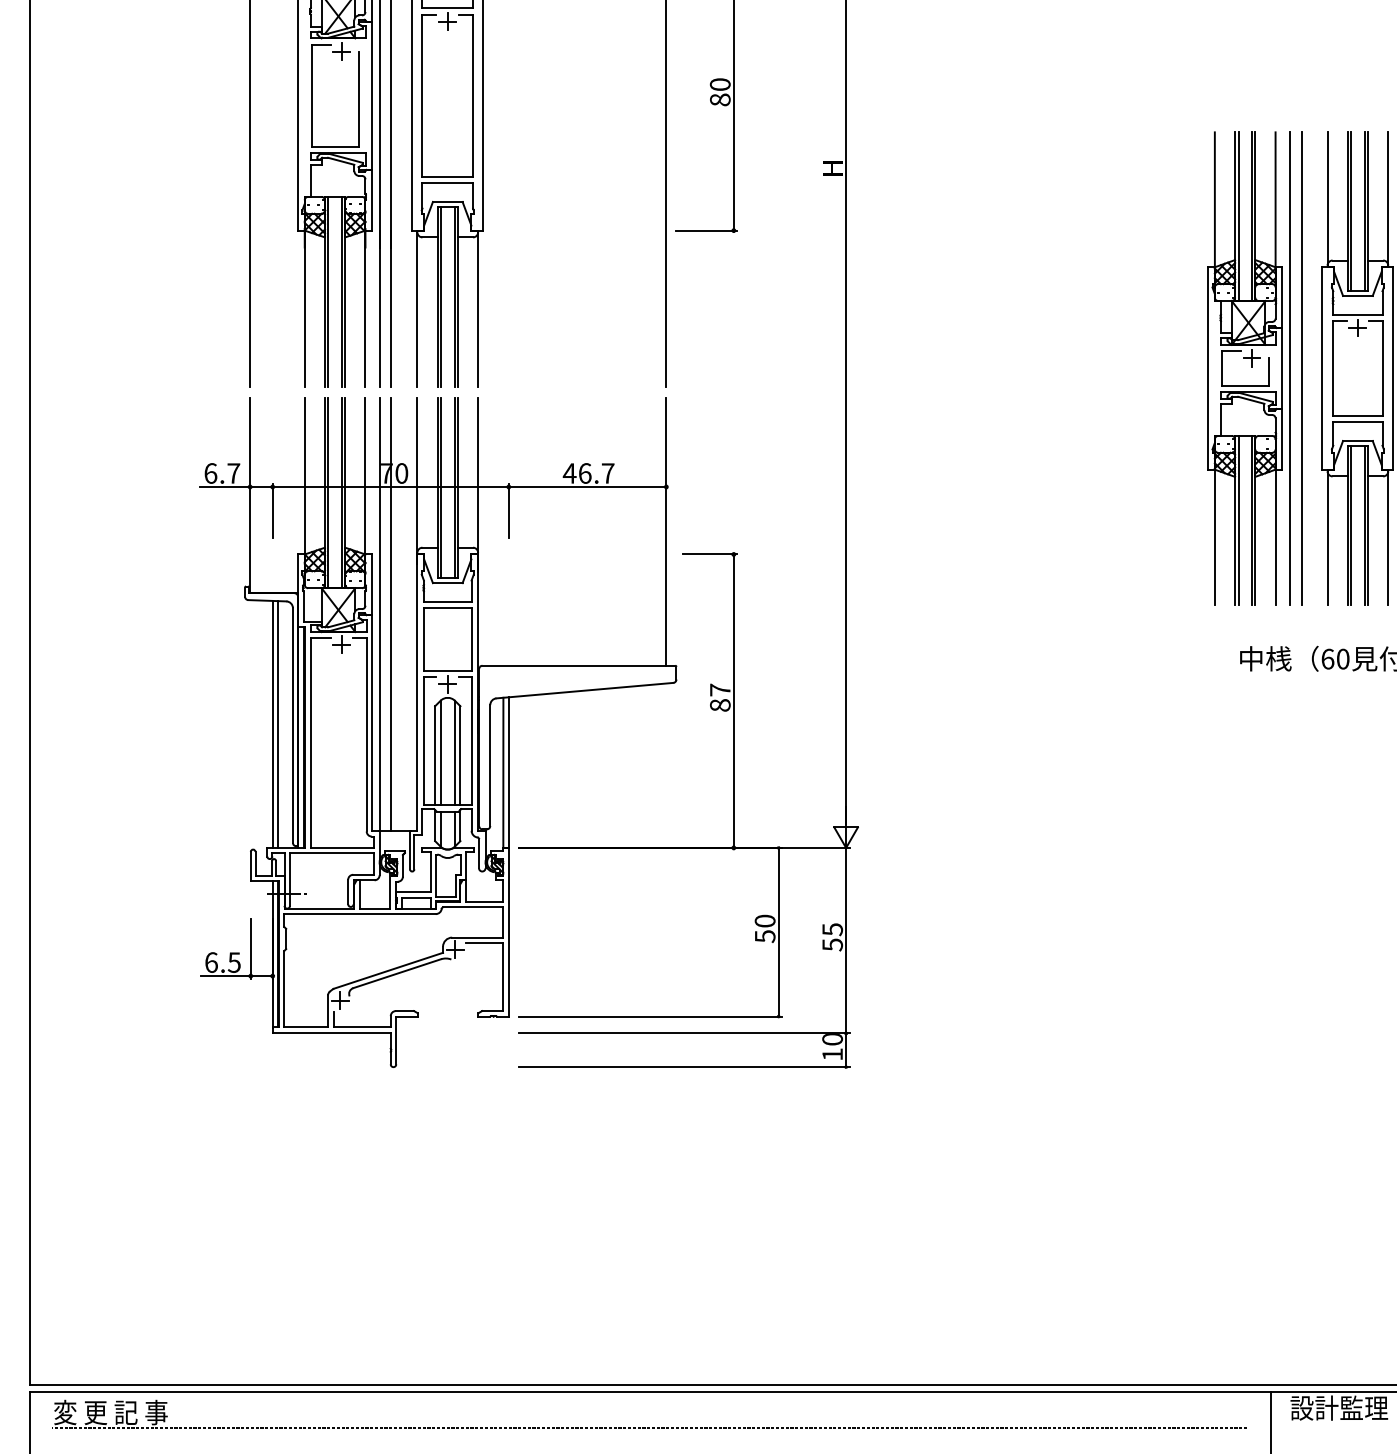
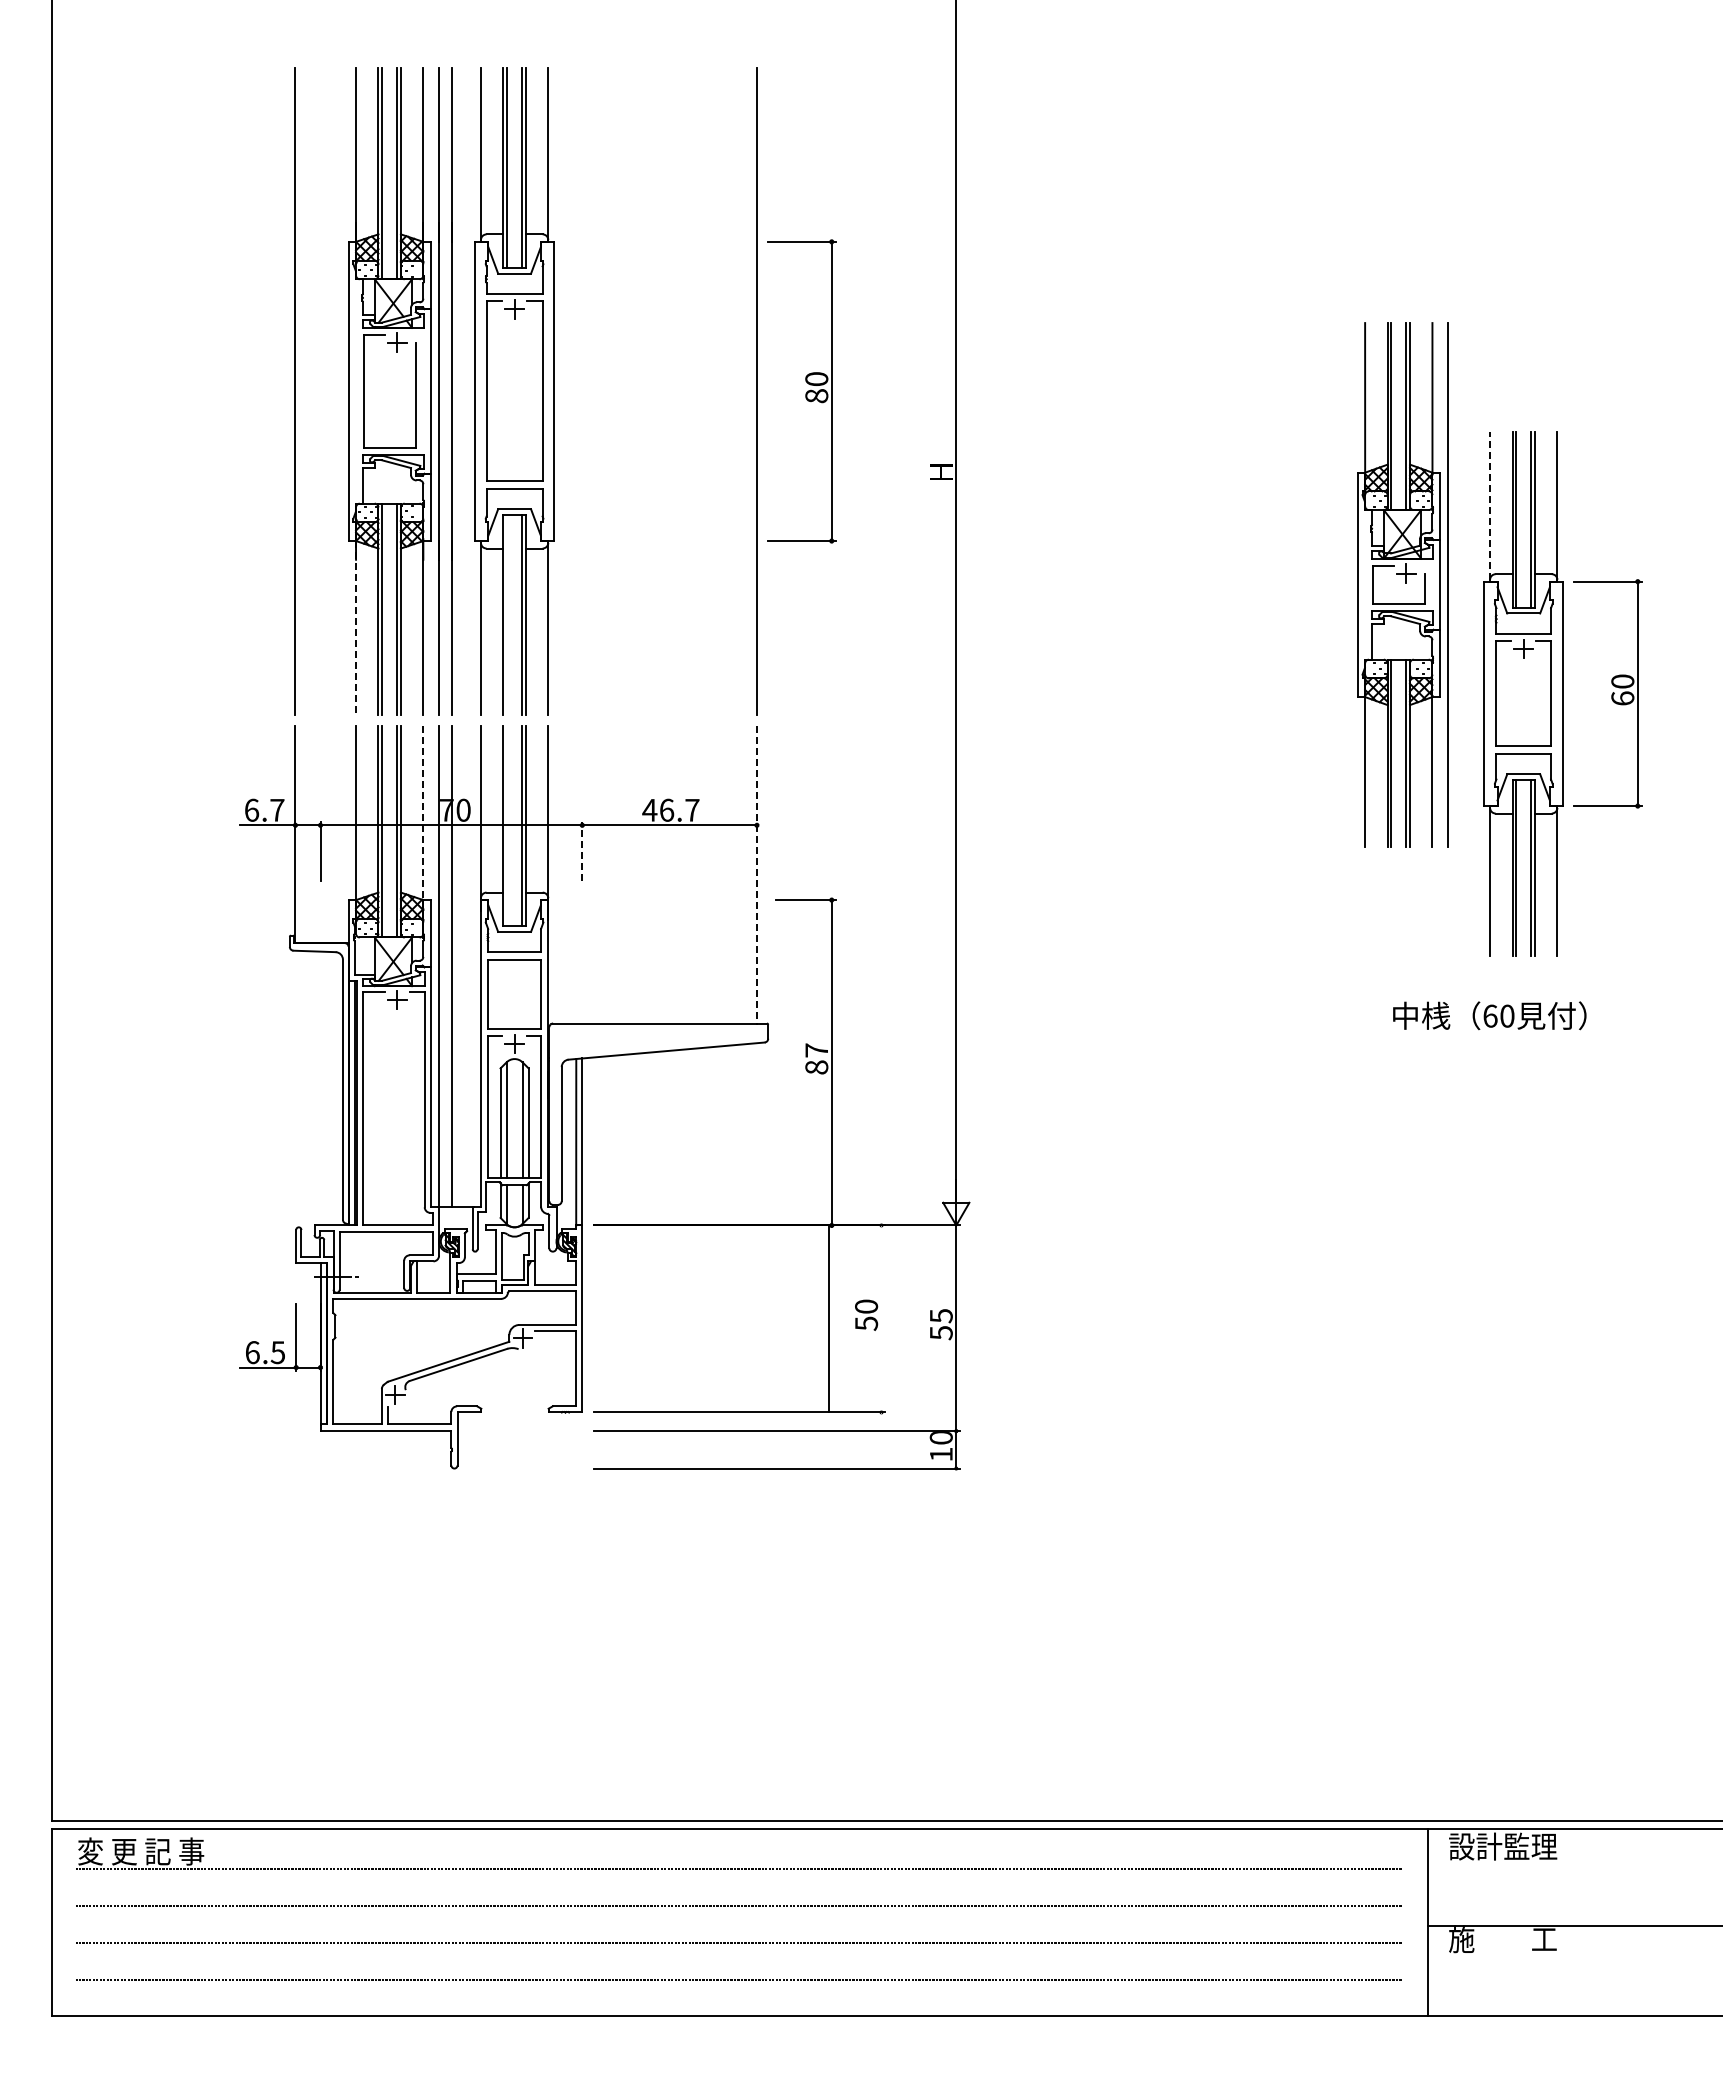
line: (1327, 198) -> (1490, 505), solid -> dashed
line: (441, 296) -> (507, 614), removed
line: (305, 309) -> (356, 628), solid -> dashed
part: (1248, 368) -> (1402, 584), moved
line: (1301, 368) -> (1461, 693), removed
line: (365, 476) -> (423, 813), solid -> dashed
line: (441, 488) -> (507, 826), removed
line: (509, 510) -> (582, 851), solid -> dashed
line: (665, 531) -> (756, 874), solid -> dashed
line: (272, 724) -> (320, 1088), removed
line: (278, 724) -> (326, 1088), removed
line: (778, 931) -> (828, 1318), moved

